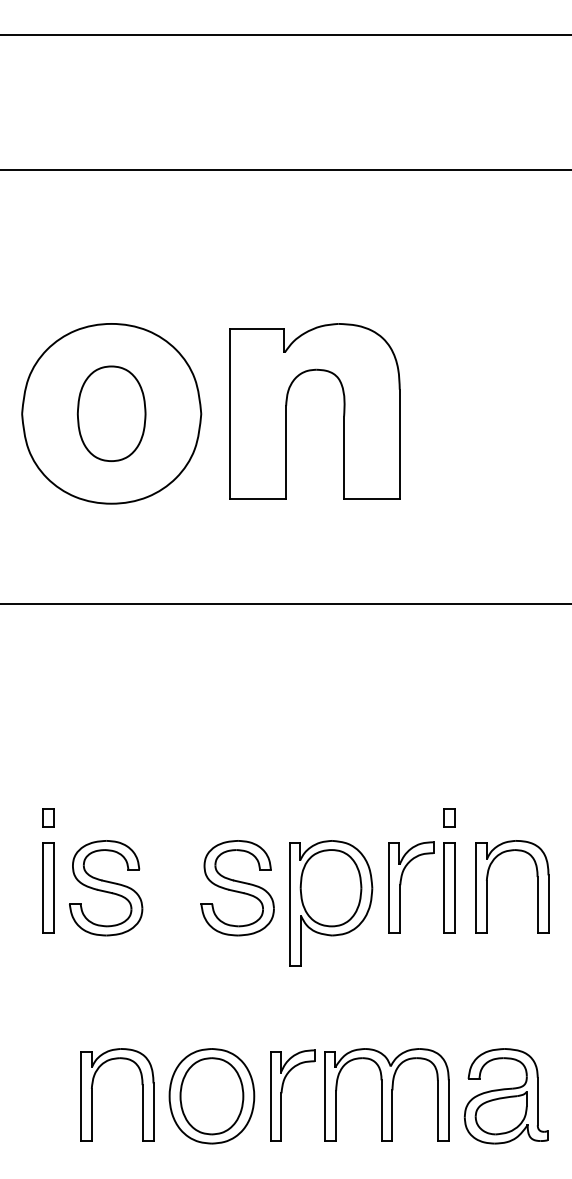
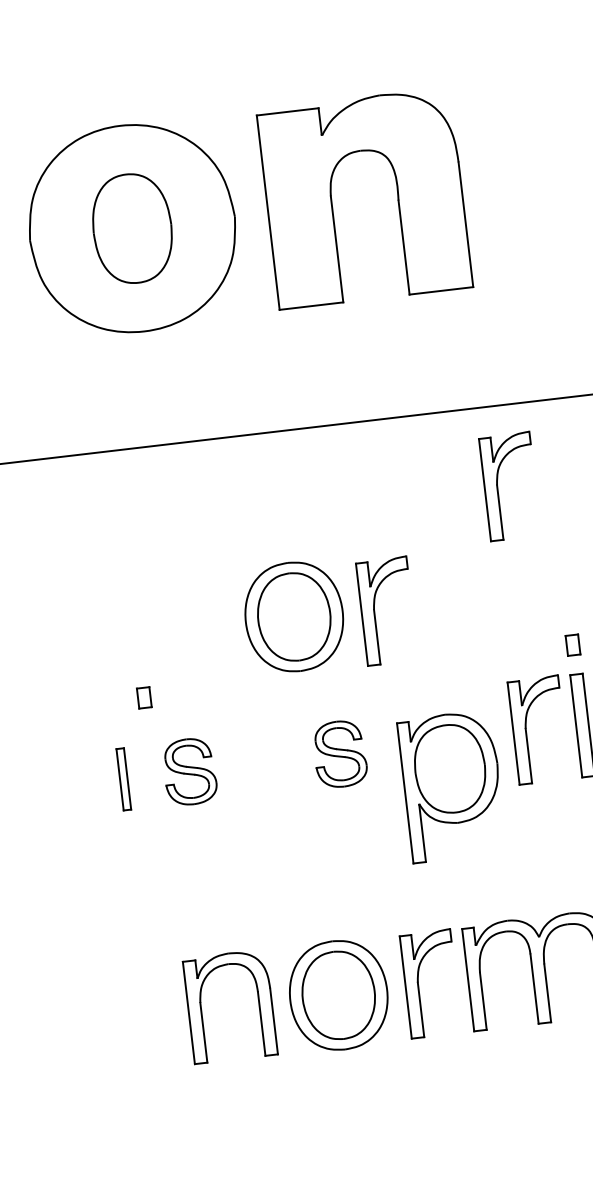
part: (401, 671) -> (498, 484), added
part: (211, 765) -> (293, 617), added
part: (282, 767) -> (375, 610), added
part: (48, 817) -> (144, 697), moved
part: (48, 887) -> (123, 778), size x0.6
part: (106, 888) -> (190, 772), size x0.6
part: (237, 888) -> (340, 754), size x0.6
part: (331, 903) -> (452, 786), moved

